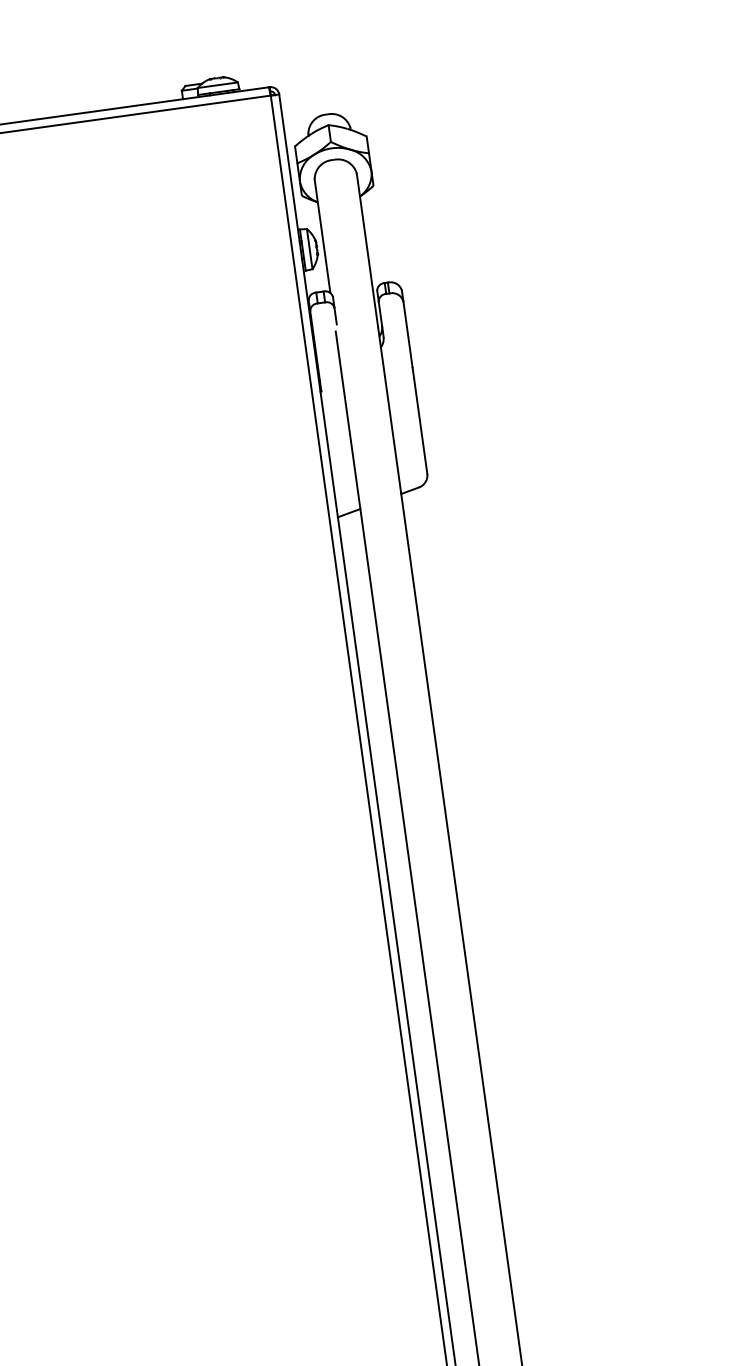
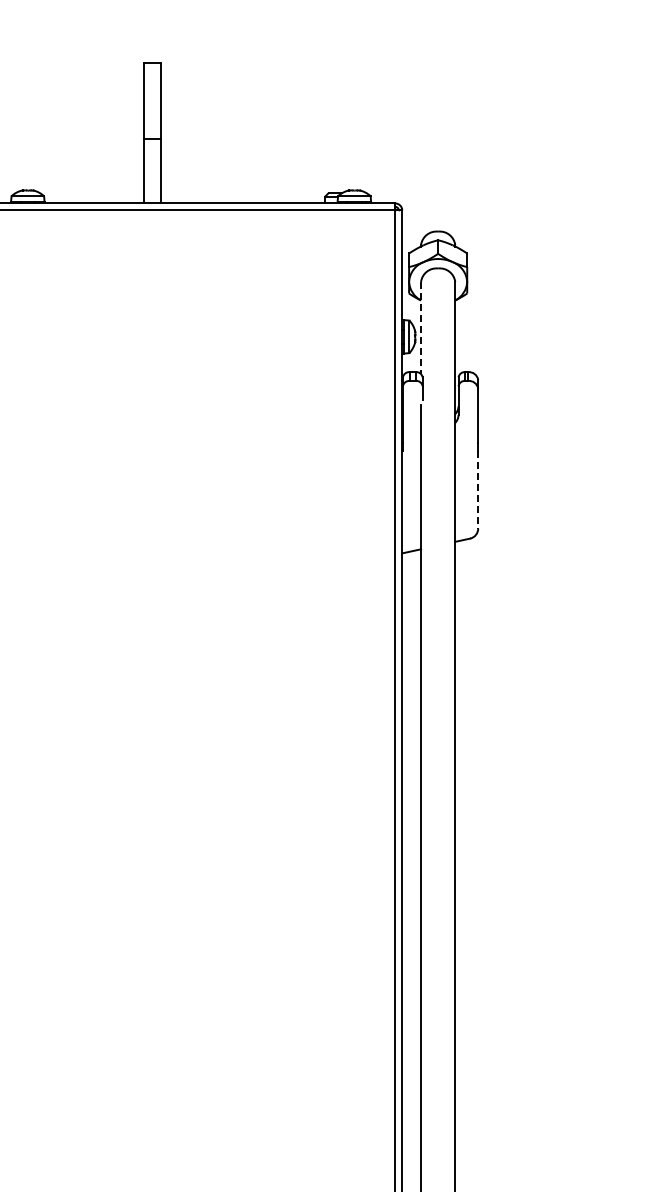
line: (323, 236) -> (421, 328), solid -> dashed
line: (421, 426) -> (478, 490), solid -> dashed

